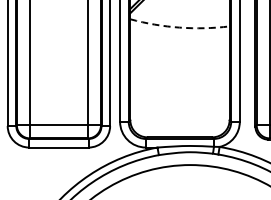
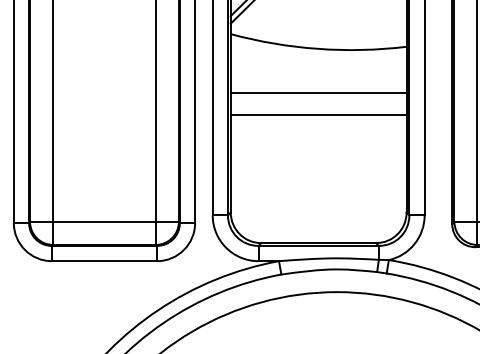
arc: (179, 27) -> (317, 48), dashed -> solid
line: (179, 52) -> (317, 92), added
line: (179, 65) -> (317, 115), added

